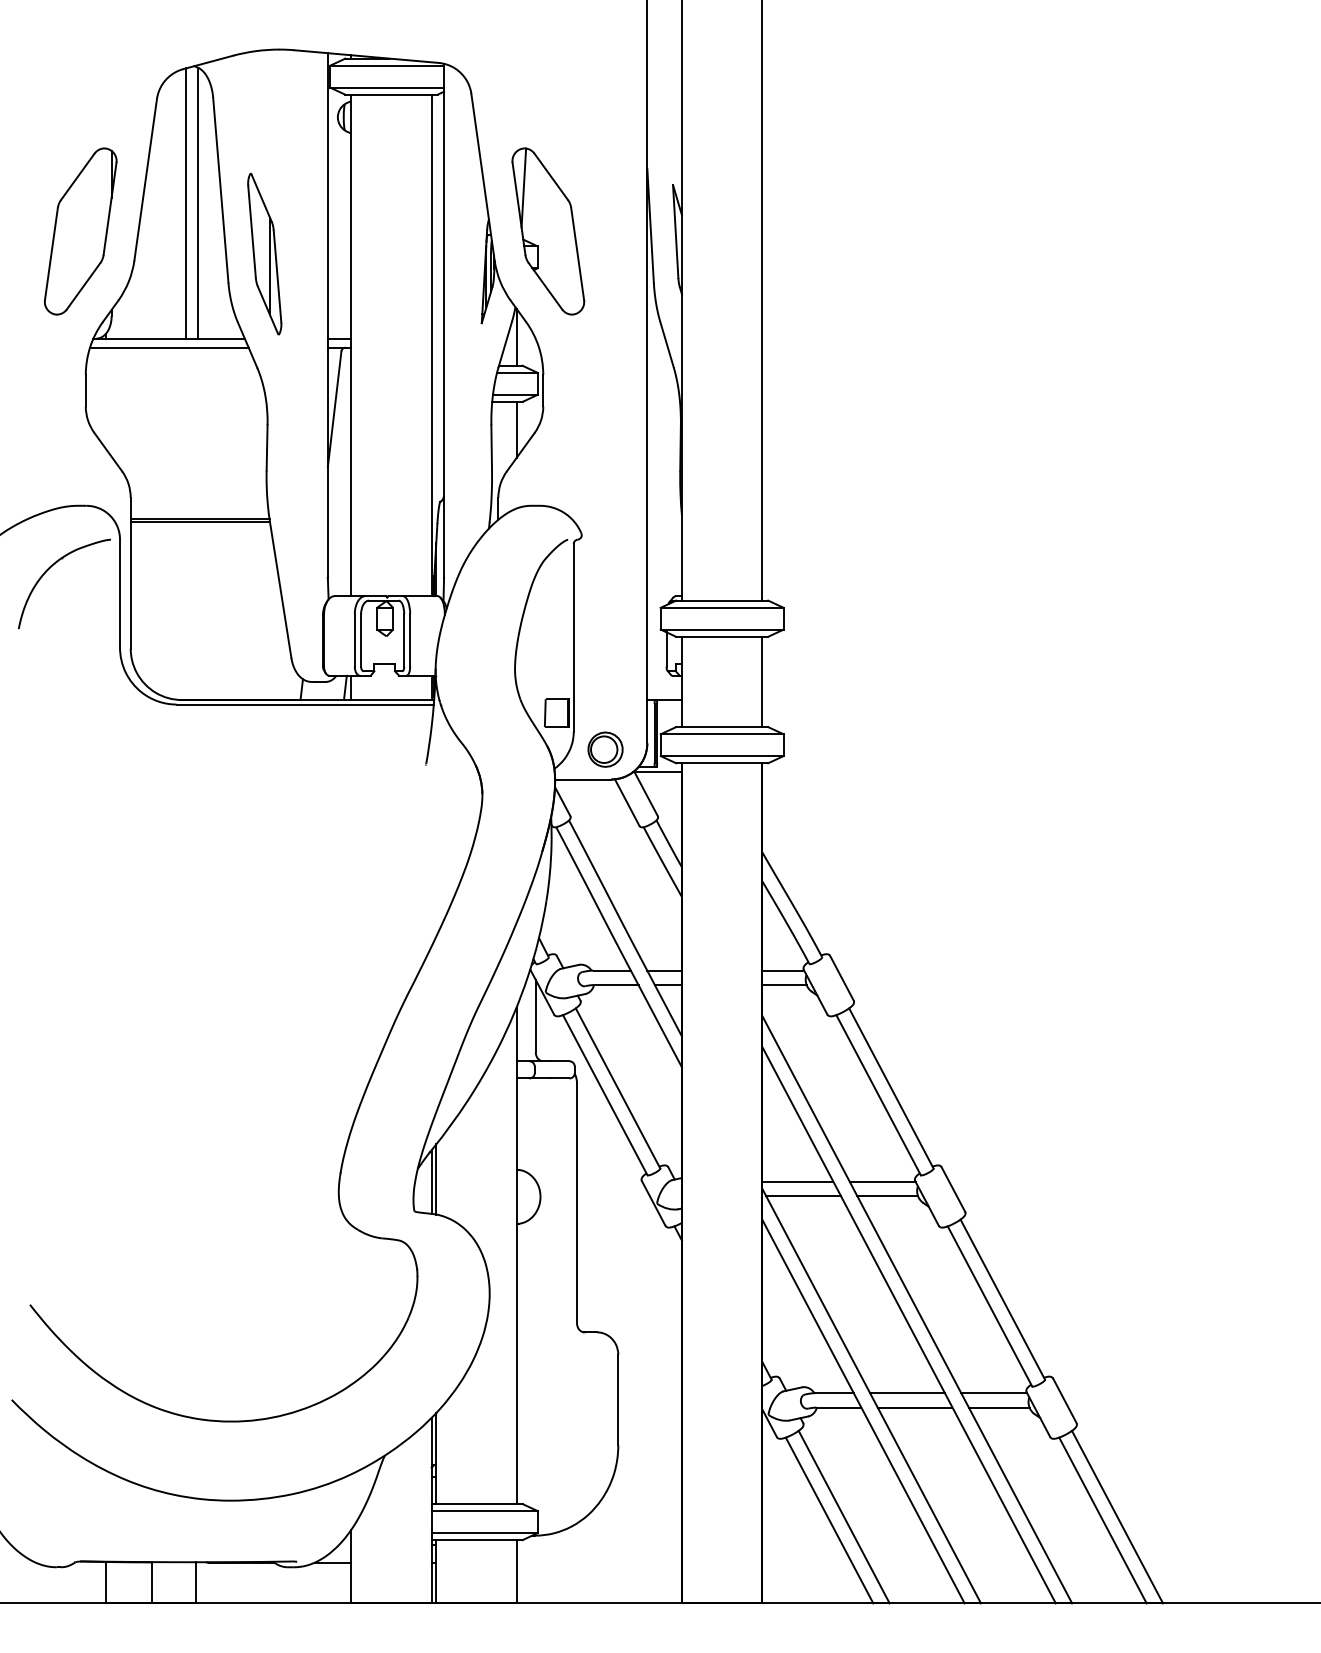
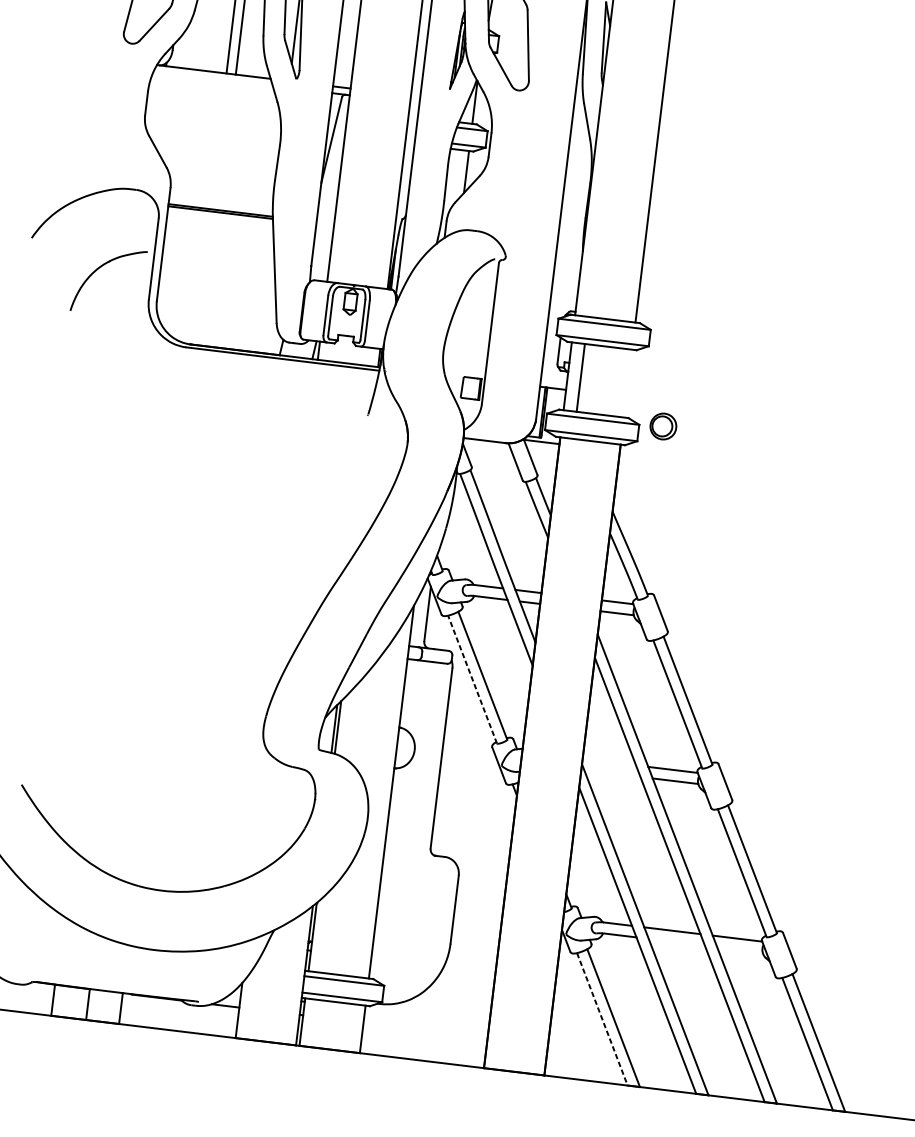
line: (169, 347) -> (213, 78), removed
part: (50, 568) -> (99, 268), moved
line: (762, 681) -> (580, 377), moved
part: (605, 749) -> (663, 426), moved
line: (605, 1094) -> (472, 679), solid -> dashed
line: (797, 1181) -> (609, 761), removed
line: (803, 1196) -> (612, 773), removed
line: (914, 1407) -> (676, 942), removed
line: (998, 1407) -> (739, 949), removed
line: (829, 1520) -> (602, 1019), solid -> dashed

